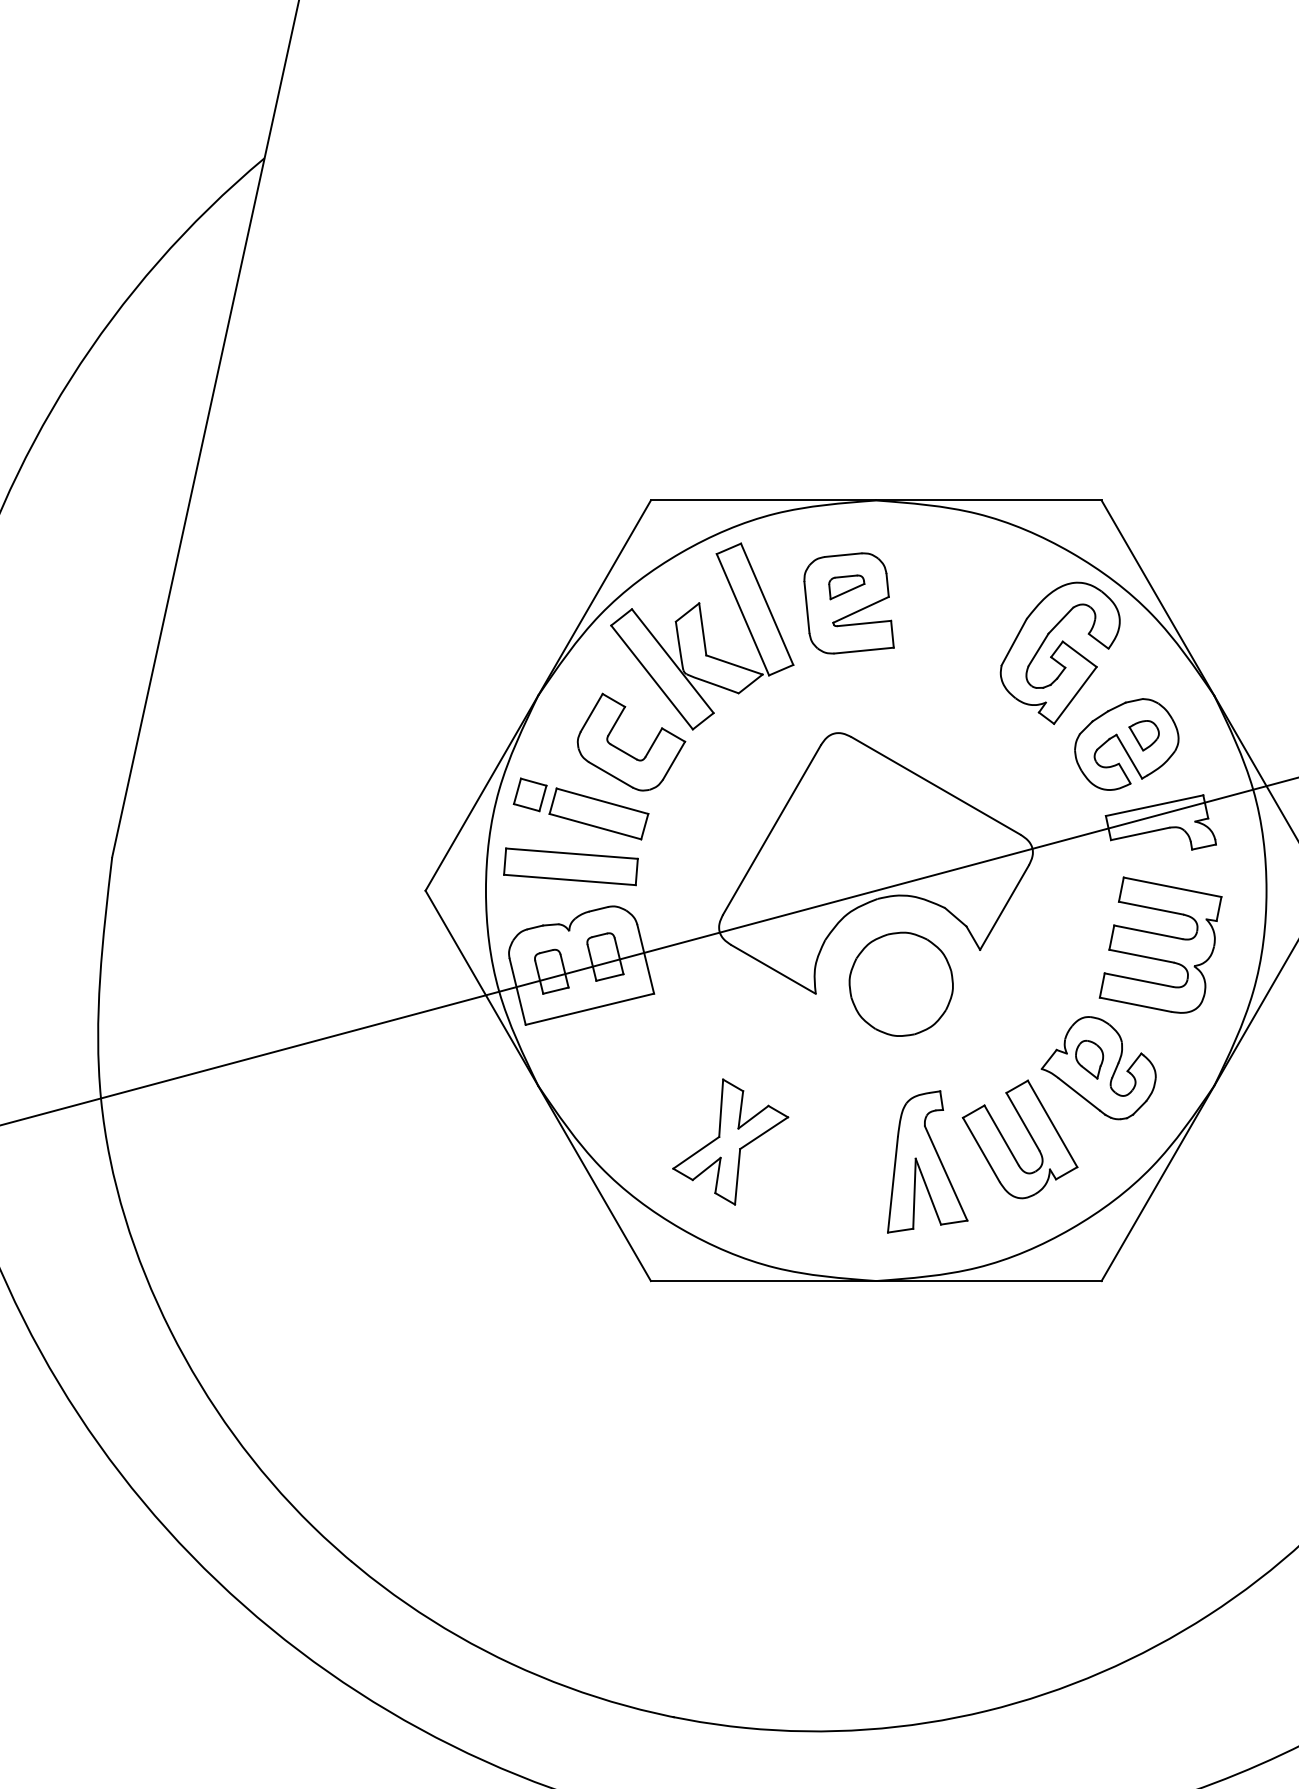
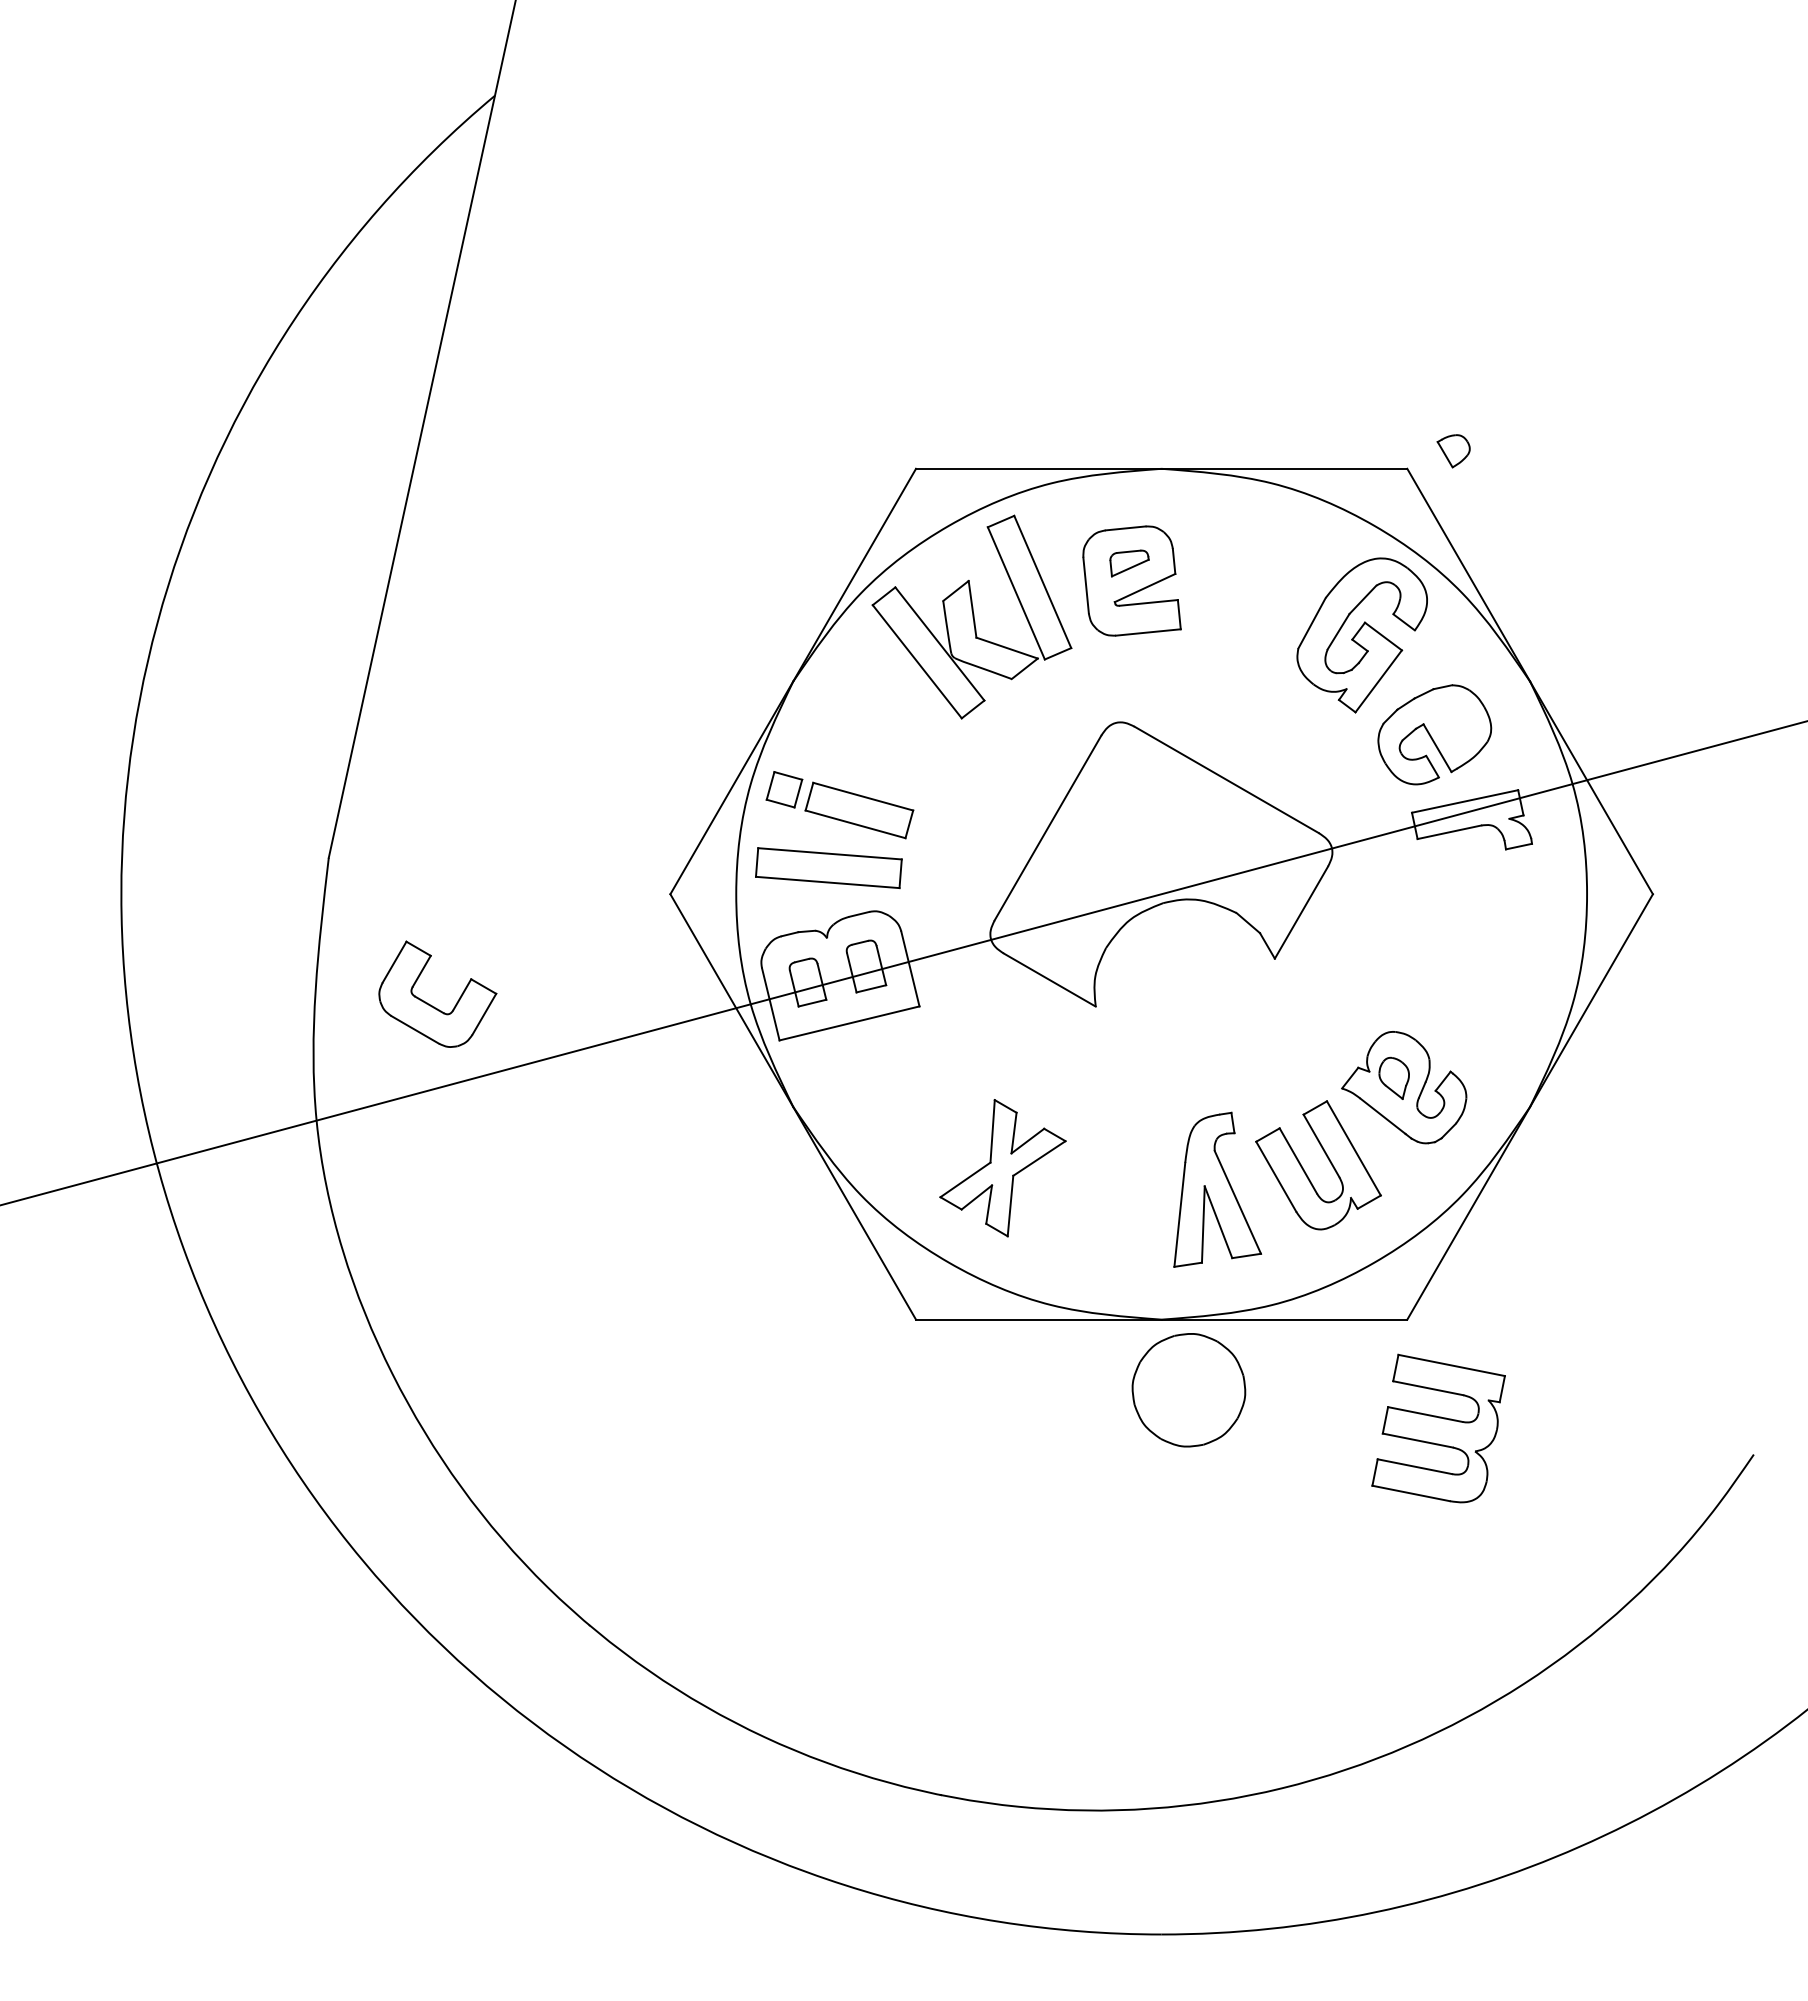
part: (1143, 735) -> (1453, 451), moved
part: (623, 750) -> (429, 1003), moved
part: (1160, 945) -> (1438, 1428), moved
part: (900, 984) -> (1188, 1390), moved

